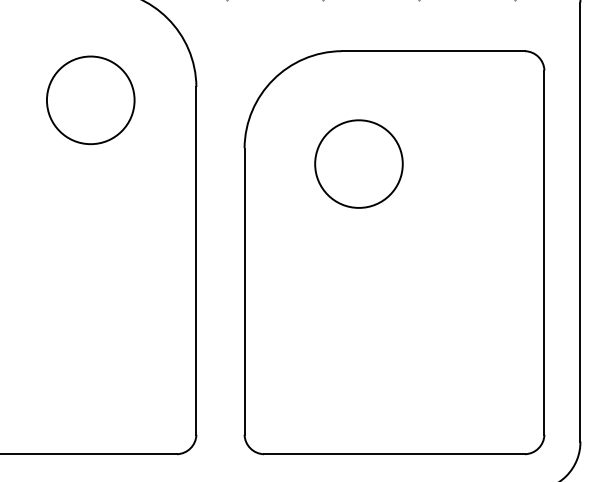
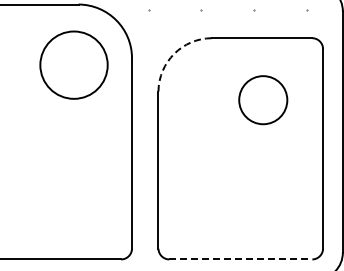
arc: (273, 79) -> (174, 53), solid -> dashed
circle: (89, 100) -> (73, 65), size x1.4
circle: (359, 164) -> (263, 100), moved
line: (394, 454) -> (240, 259), solid -> dashed

